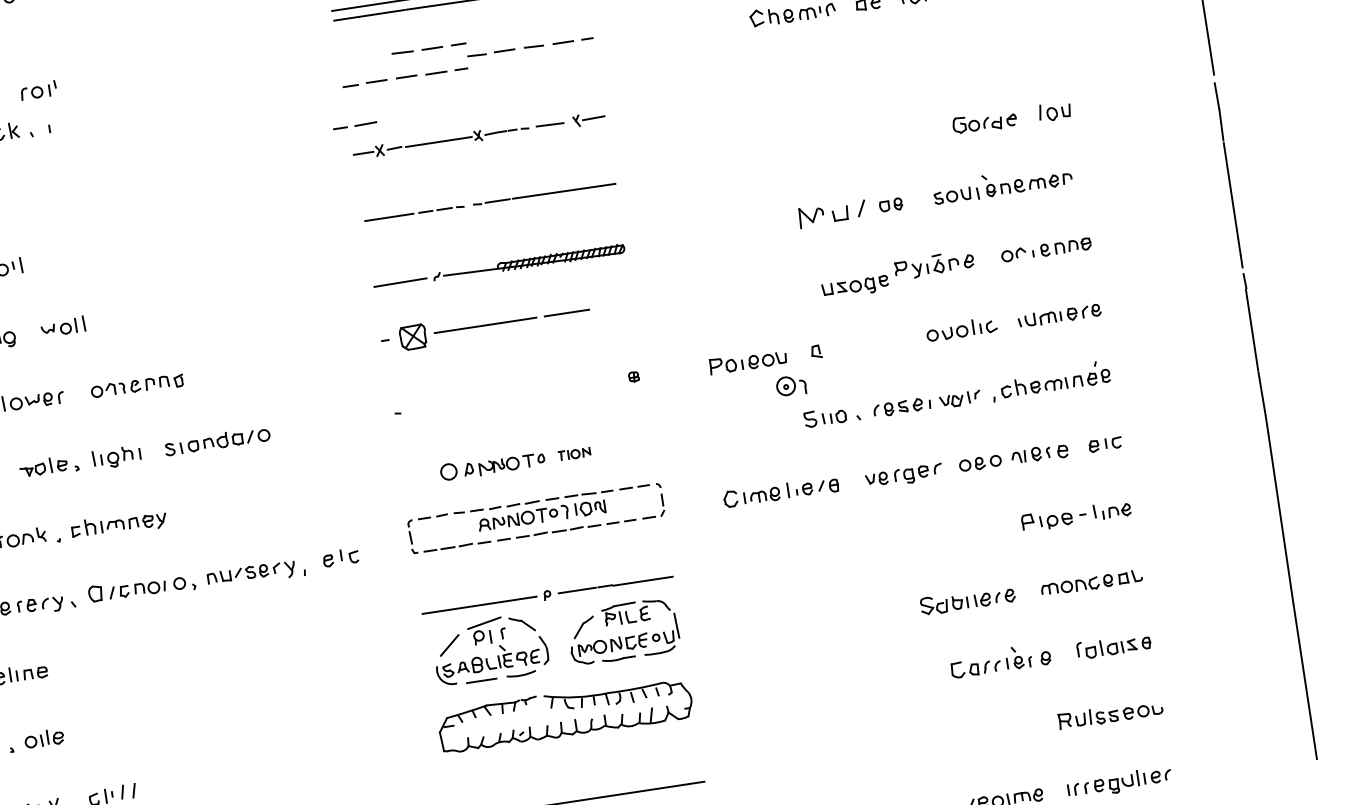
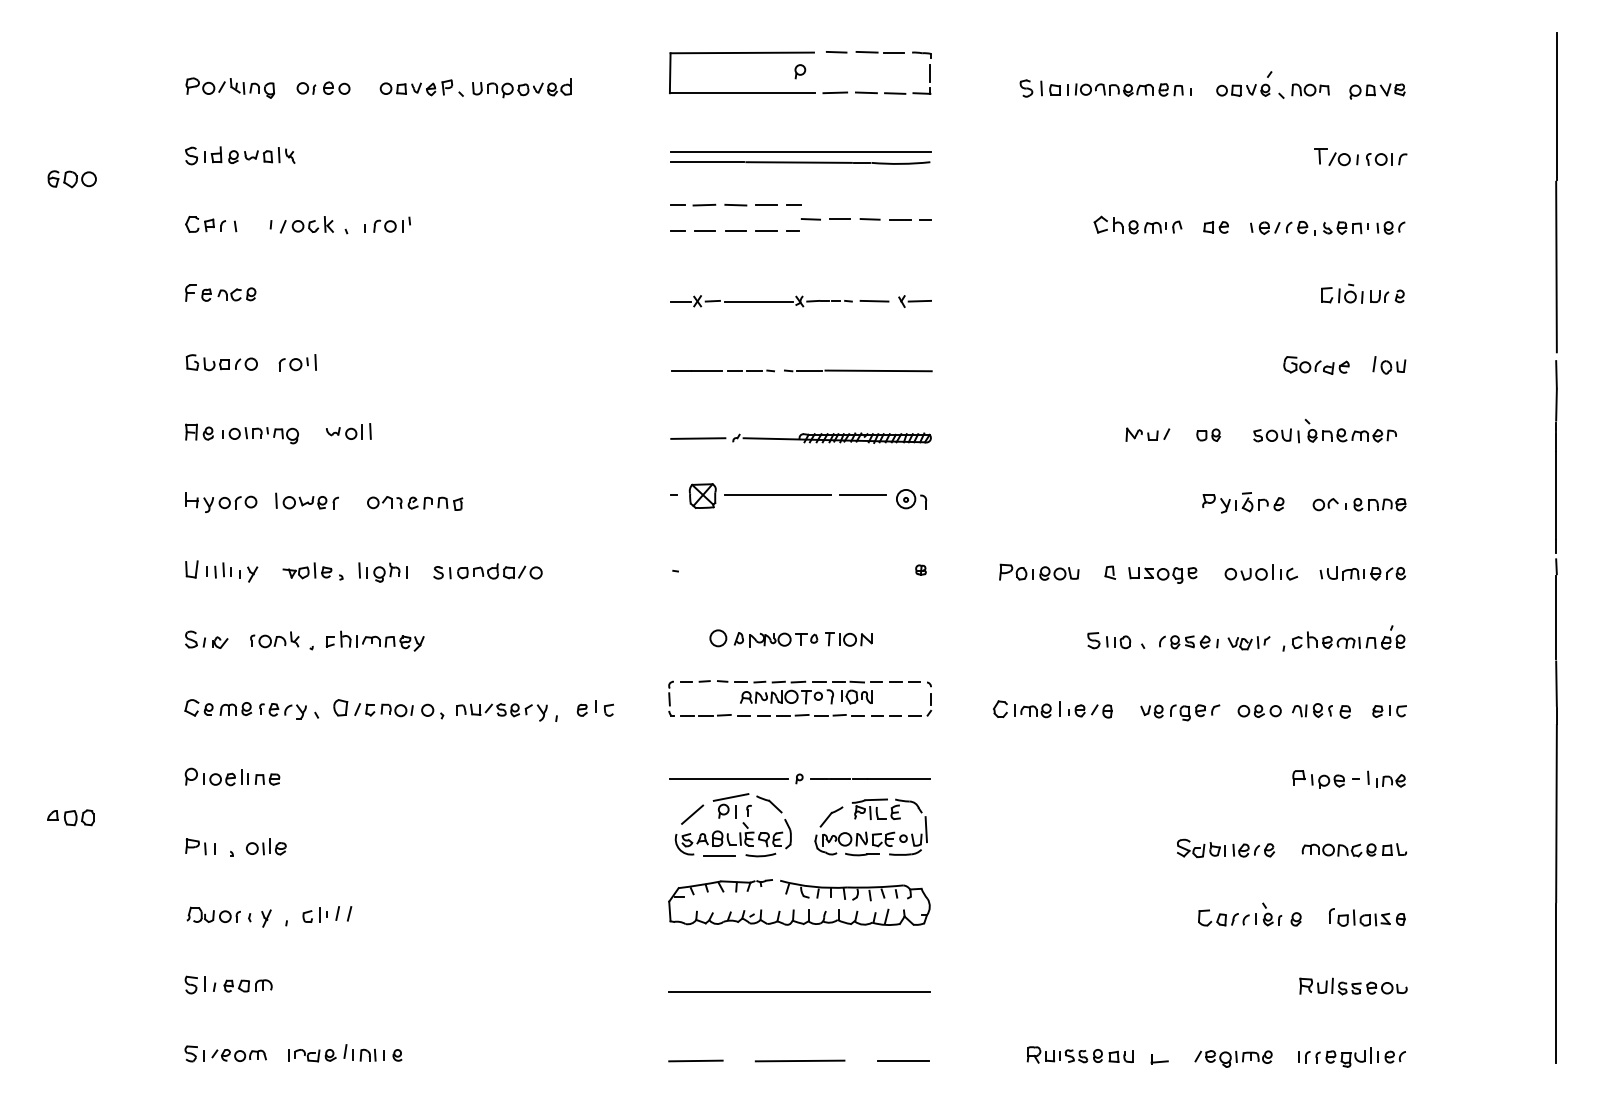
part: (1018, 46) -> (1362, 293), added
part: (37, 90) -> (391, 224), moved
part: (355, 125) -> (693, 204), moved
part: (832, 213) -> (1147, 434), size x0.62
part: (855, 287) -> (1162, 575), moved
part: (791, 385) -> (911, 499), moved
part: (574, 454) -> (848, 639), size x1.43

